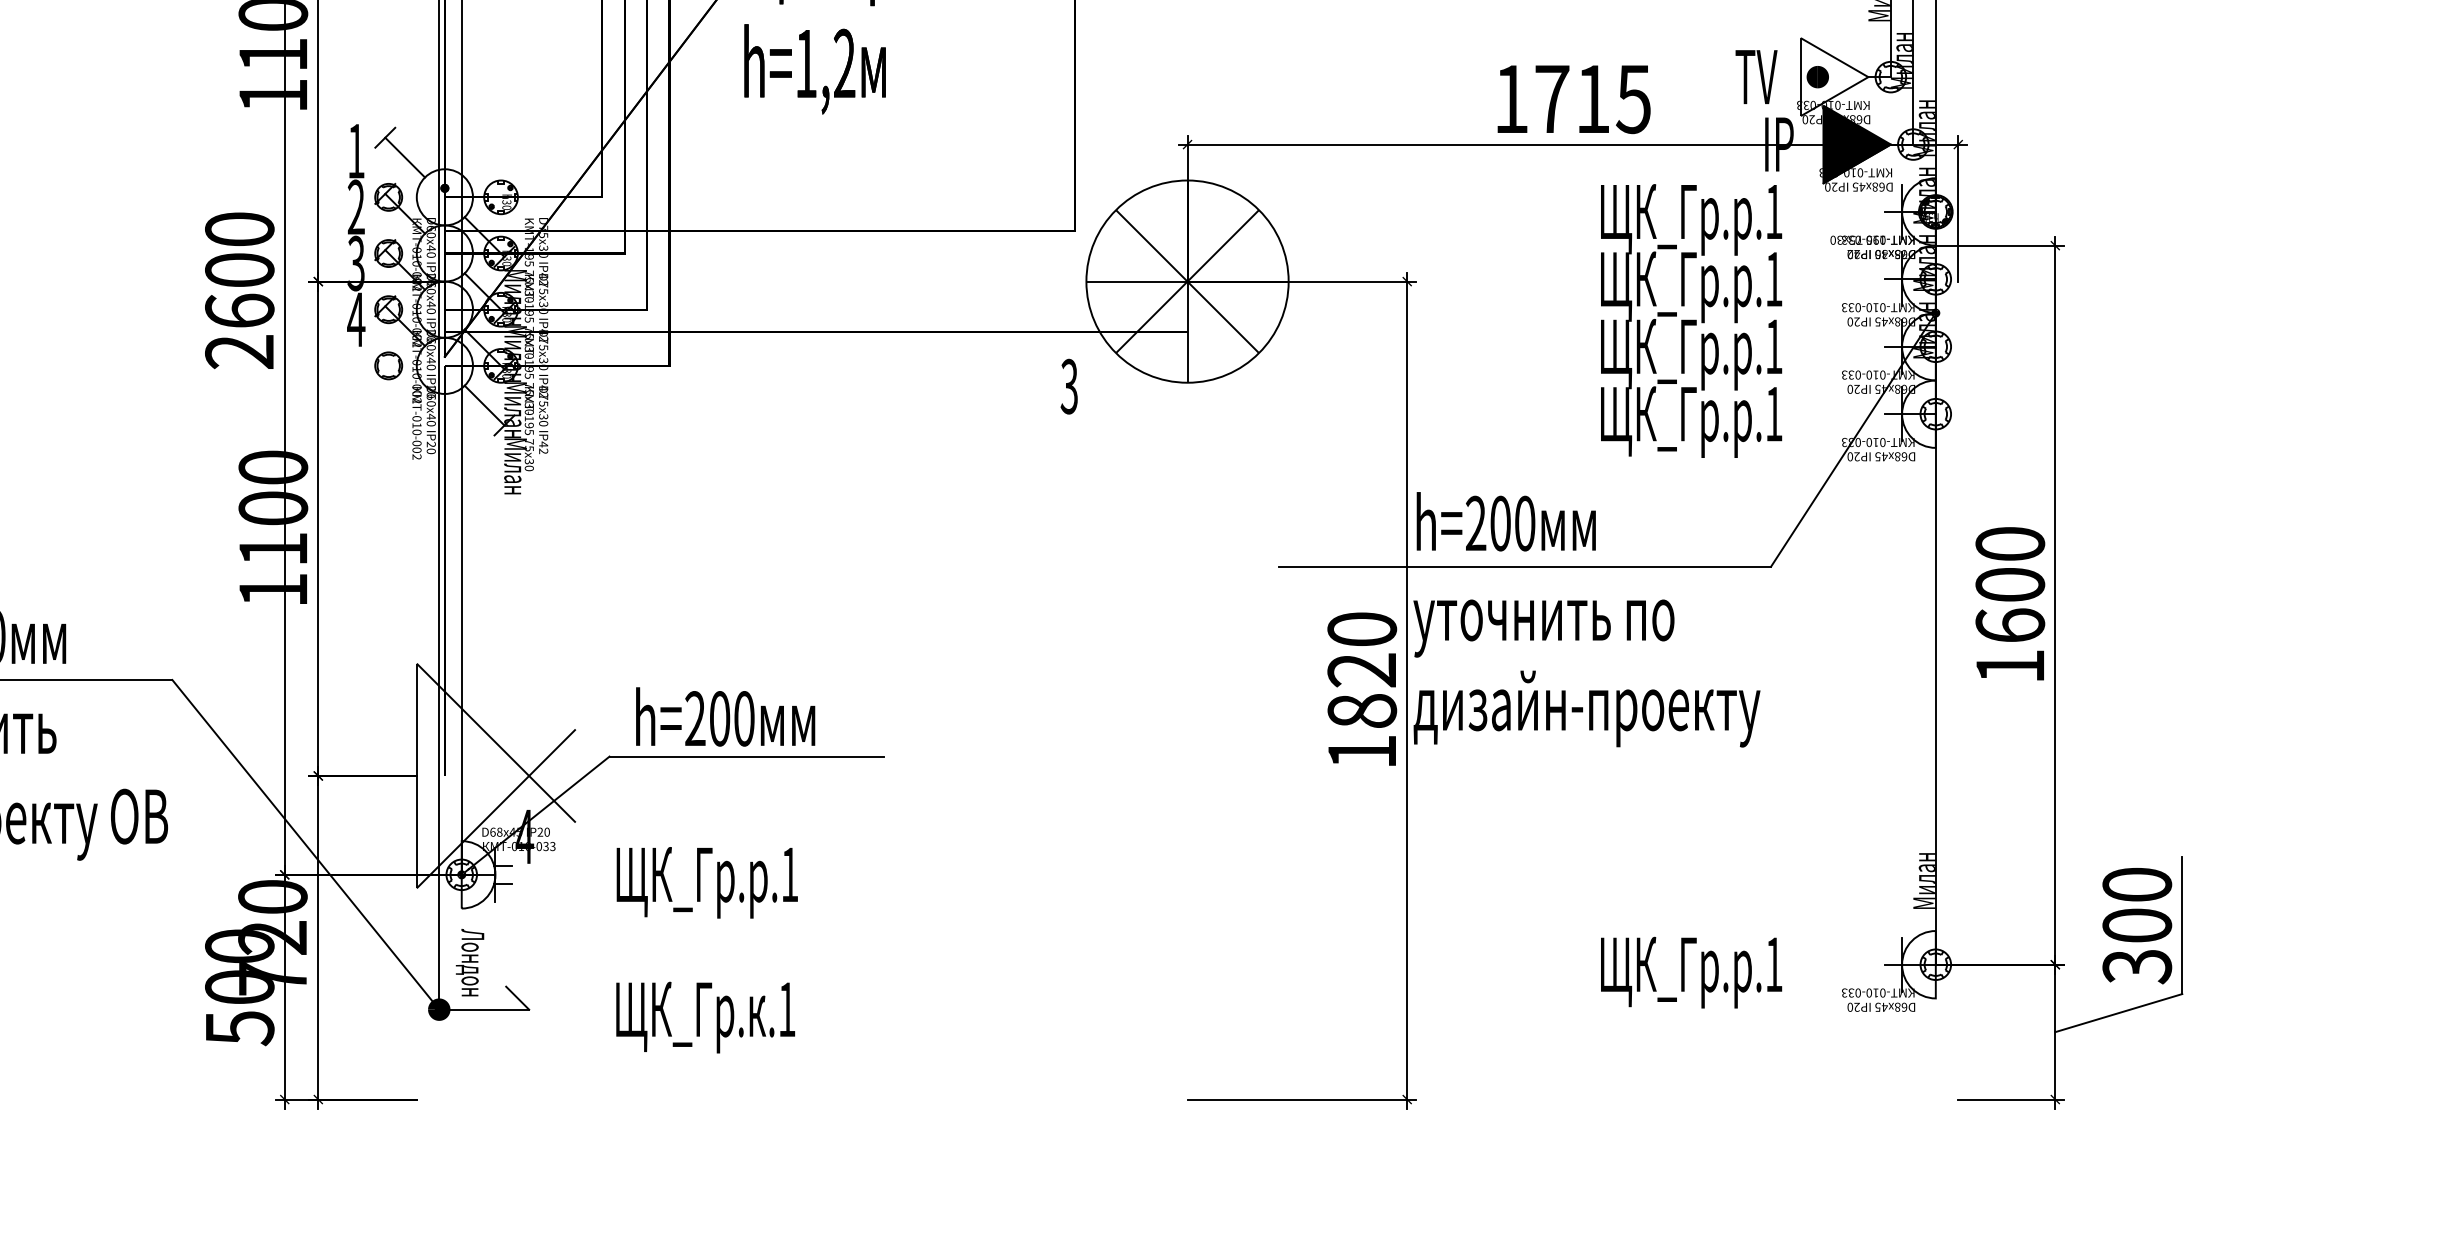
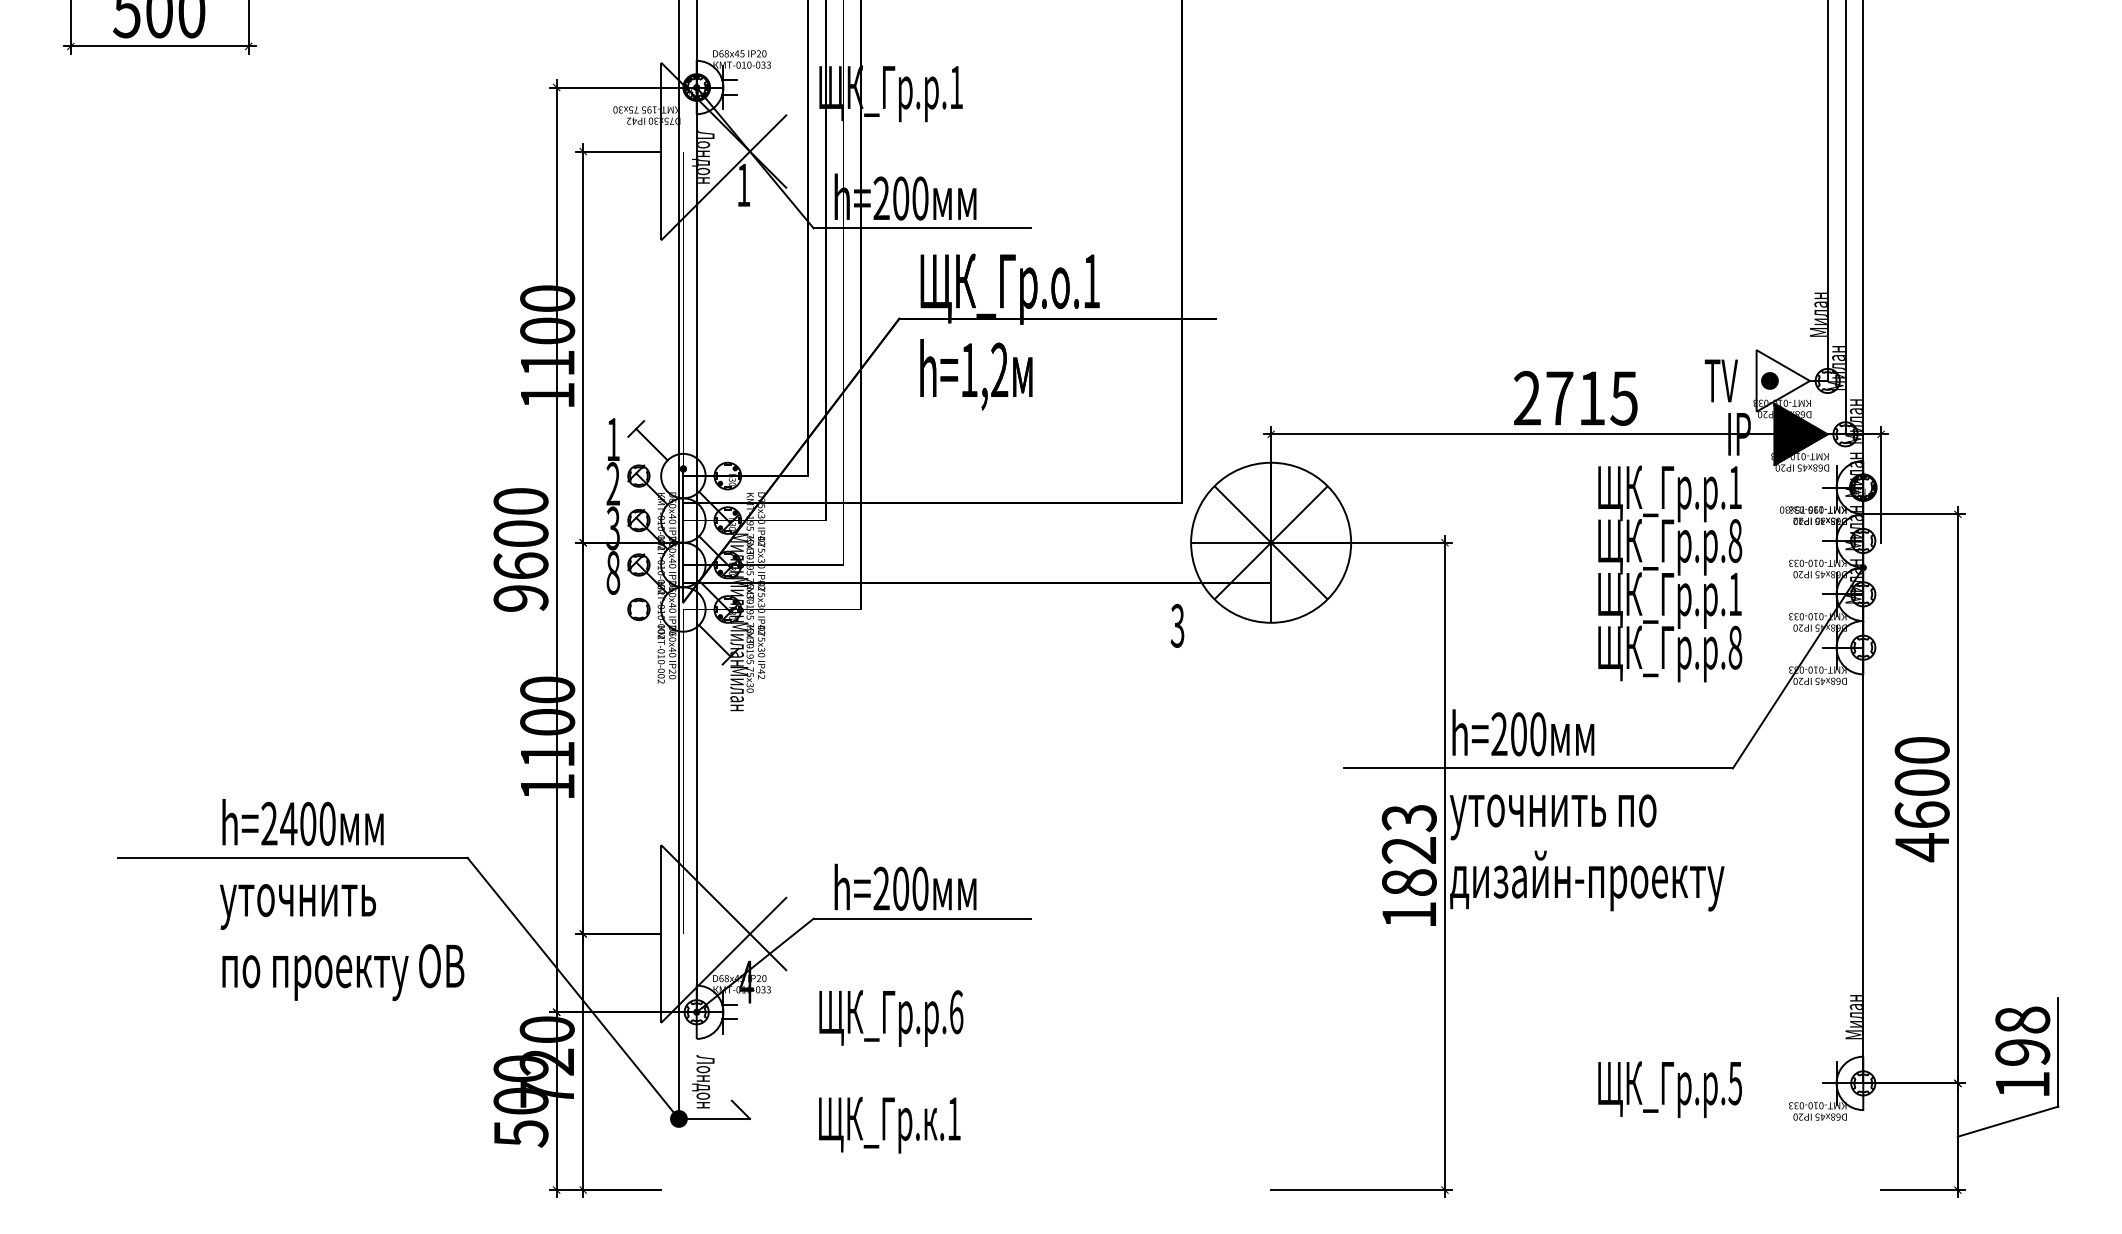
text: (1511, 98) -> (1527, 397), 1715 -> 2715
text: (1774, 278) -> (1735, 540), .1 -> .8
text: (356, 319) -> (613, 572), 4 -> 8
text: (240, 352) -> (521, 598), 2600 -> 9600
text: (1774, 413) -> (1735, 647), .1 -> .8
text: (1361, 630) -> (1408, 818), 1820 -> 1823
text: (2009, 666) -> (1921, 847), 1600 -> 4600
text: (789, 875) -> (956, 1012), .1 -> .6
text: (2136, 925) -> (2022, 1052), 300 -> 198
text: (1773, 964) -> (1734, 1083), .1 -> .5

